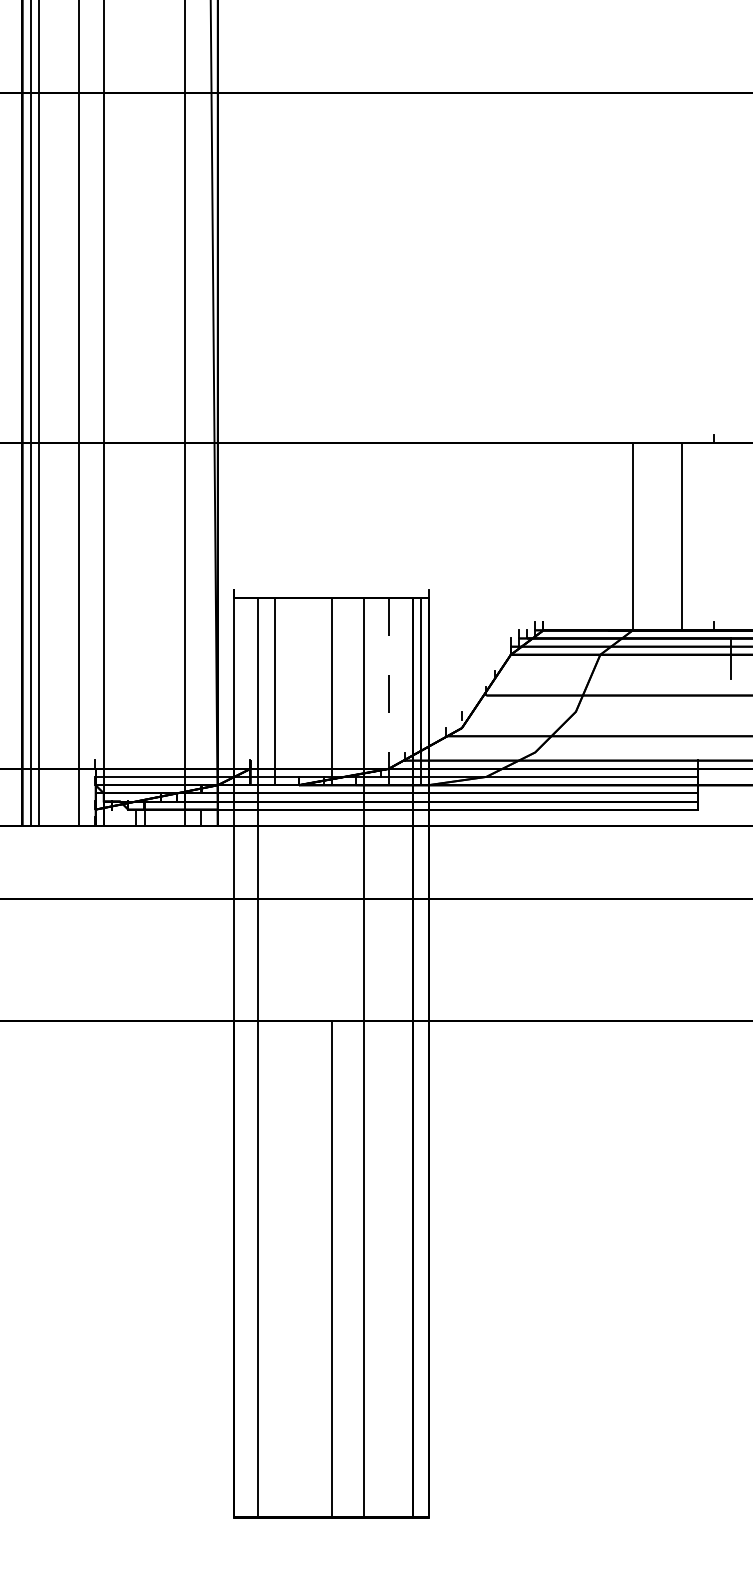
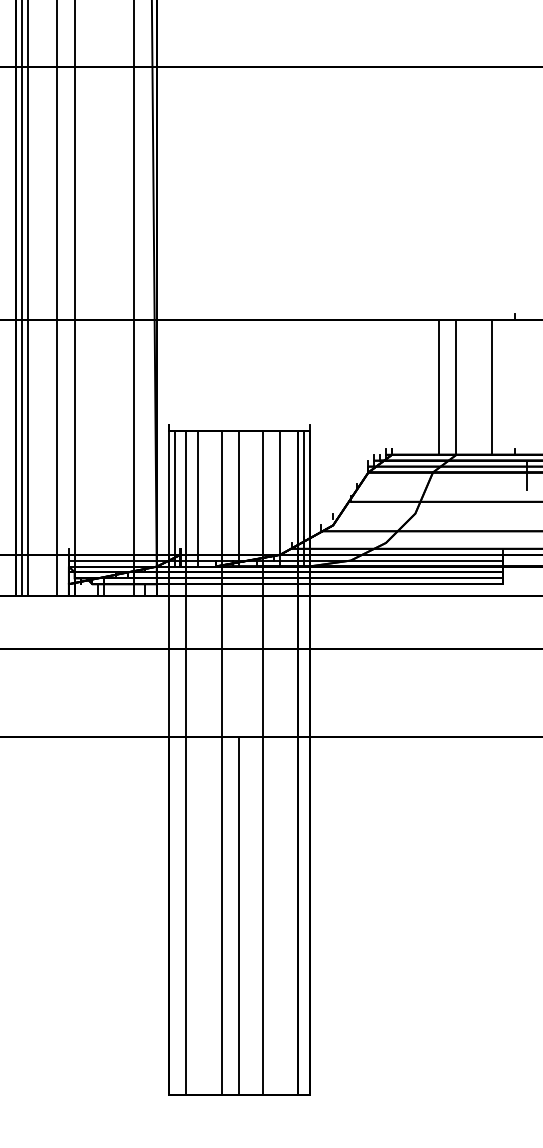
line: (608, 536) -> (438, 387), added
line: (242, 691) -> (174, 498), added
line: (388, 691) -> (280, 498), dashed -> solid
line: (307, 1057) -> (221, 763), added

